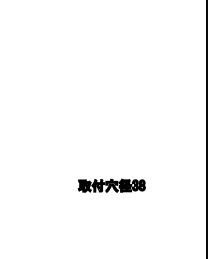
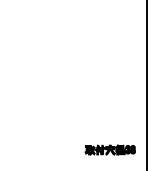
part: (111, 185) -> (110, 149), moved

